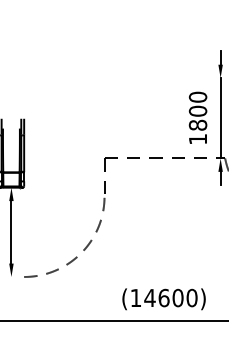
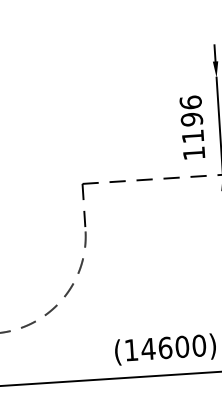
text: (197, 110) -> (191, 118), 1800 -> 1196

